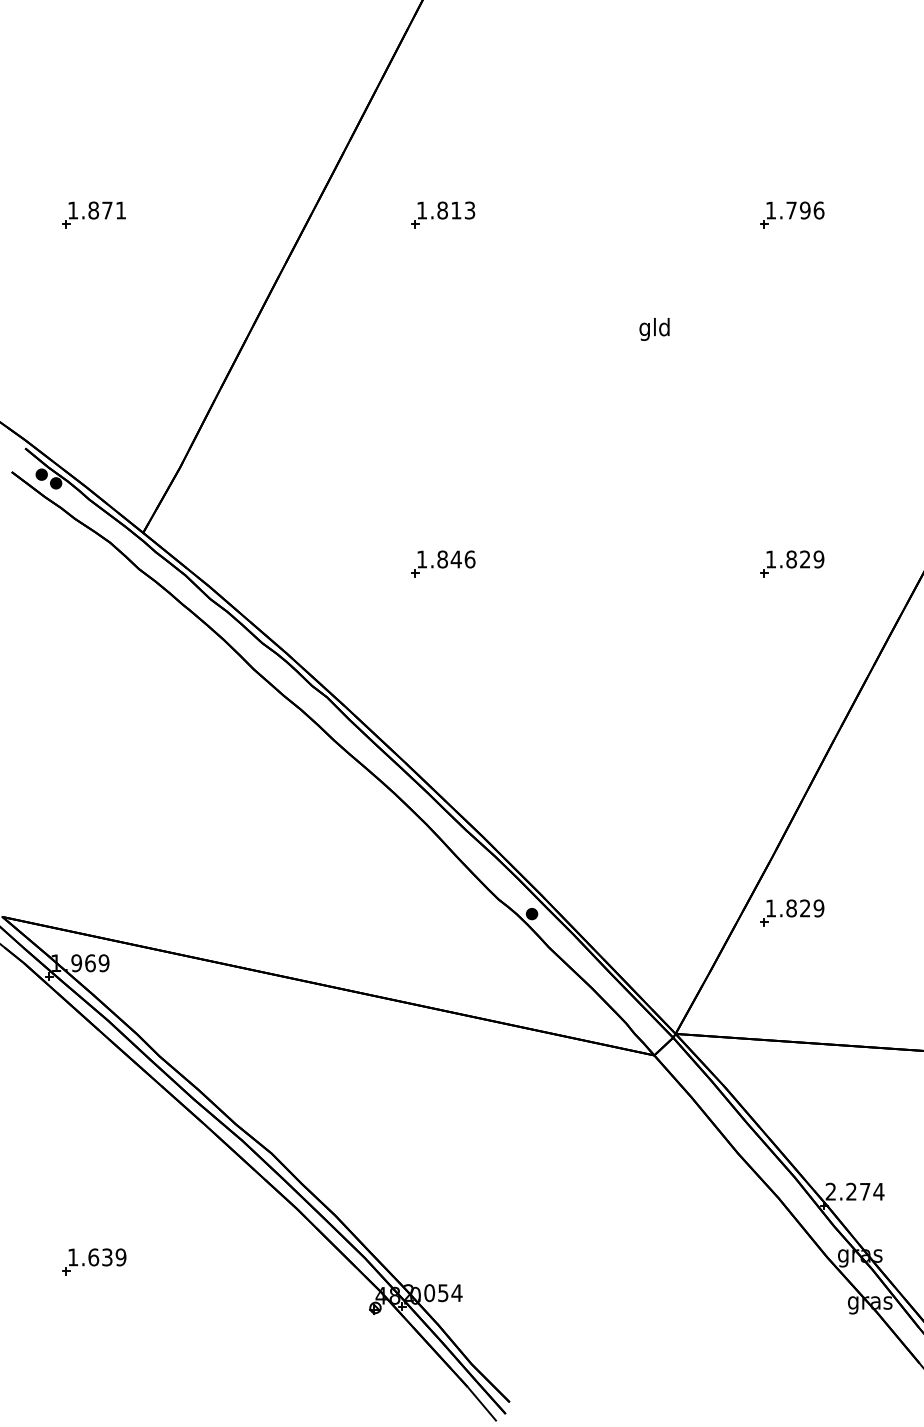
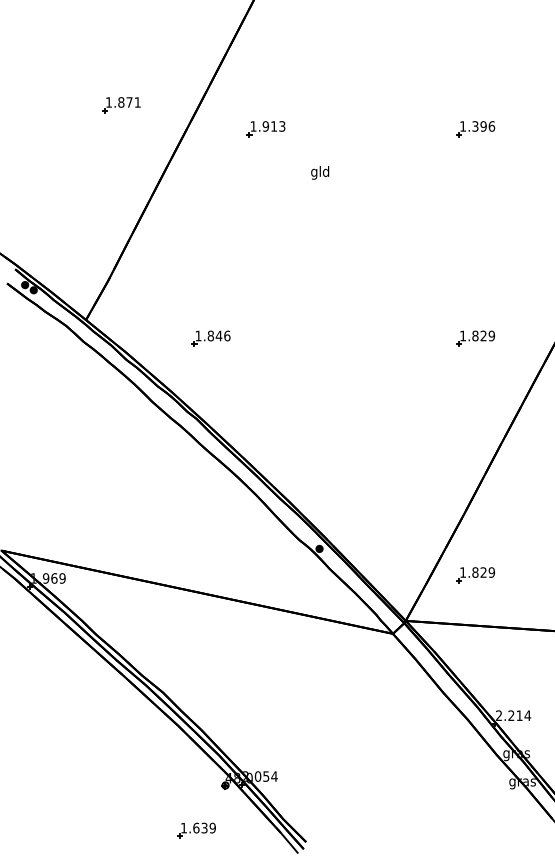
text: (442, 210) -> (265, 126), 1.813 -> 1.913
text: (791, 210) -> (475, 126), 1.796 -> 1.396
part: (93, 215) -> (121, 105), moved
text: (655, 328) -> (320, 172), moved
part: (442, 563) -> (210, 338), moved
part: (791, 913) -> (475, 575), moved
text: (865, 1191) -> (519, 715), 2.274 -> 2.214
part: (93, 1261) -> (196, 830), moved

